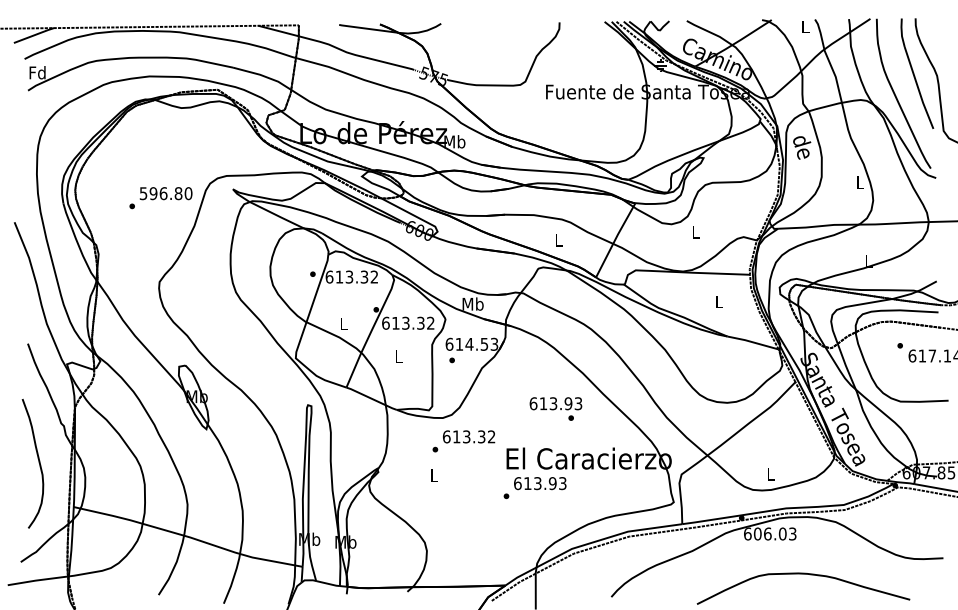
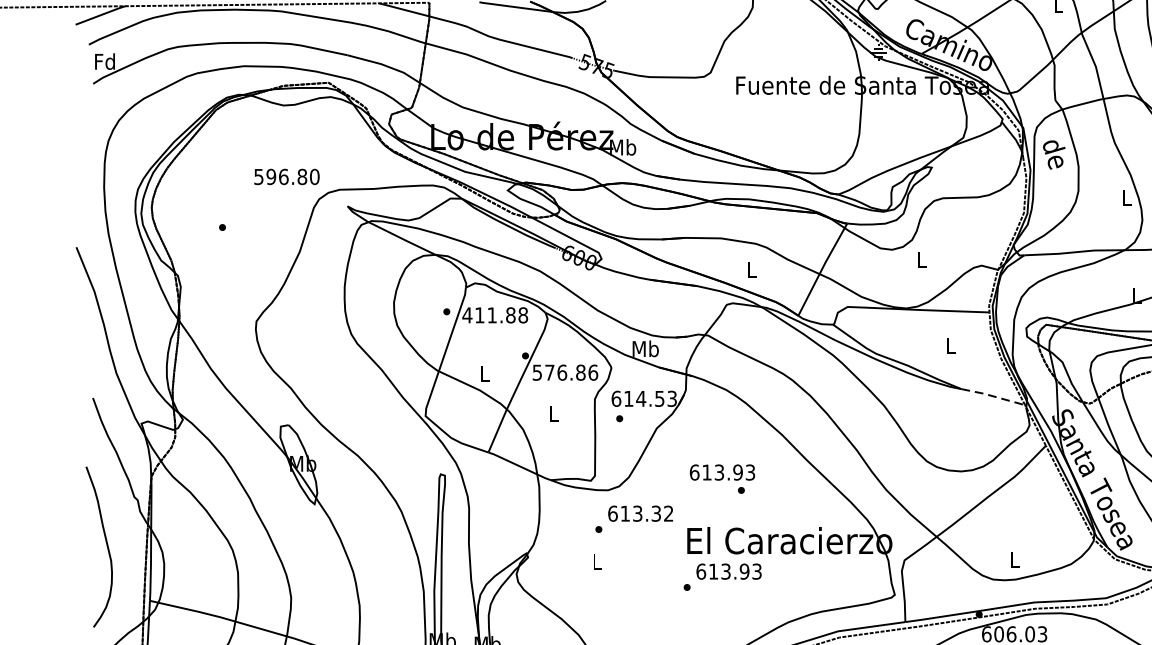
text: (165, 193) -> (286, 176), moved
text: (351, 276) -> (494, 314), 613.32 -> 411.88
text: (408, 322) -> (565, 371), 613.32 -> 576.86
line: (752, 342) -> (992, 396), solid -> dashed
text: (555, 408) -> (721, 478), moved

